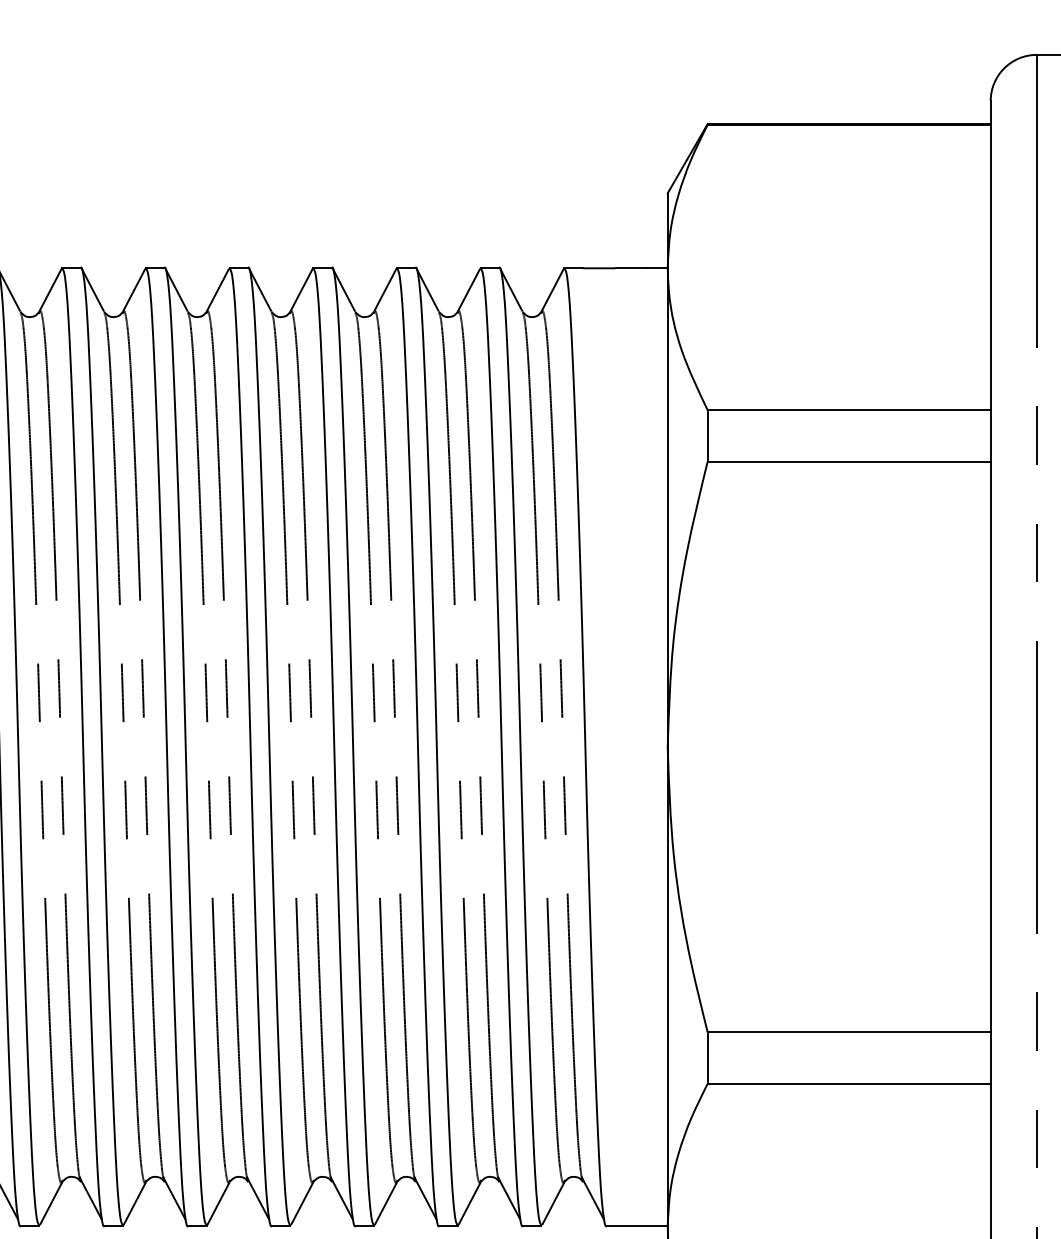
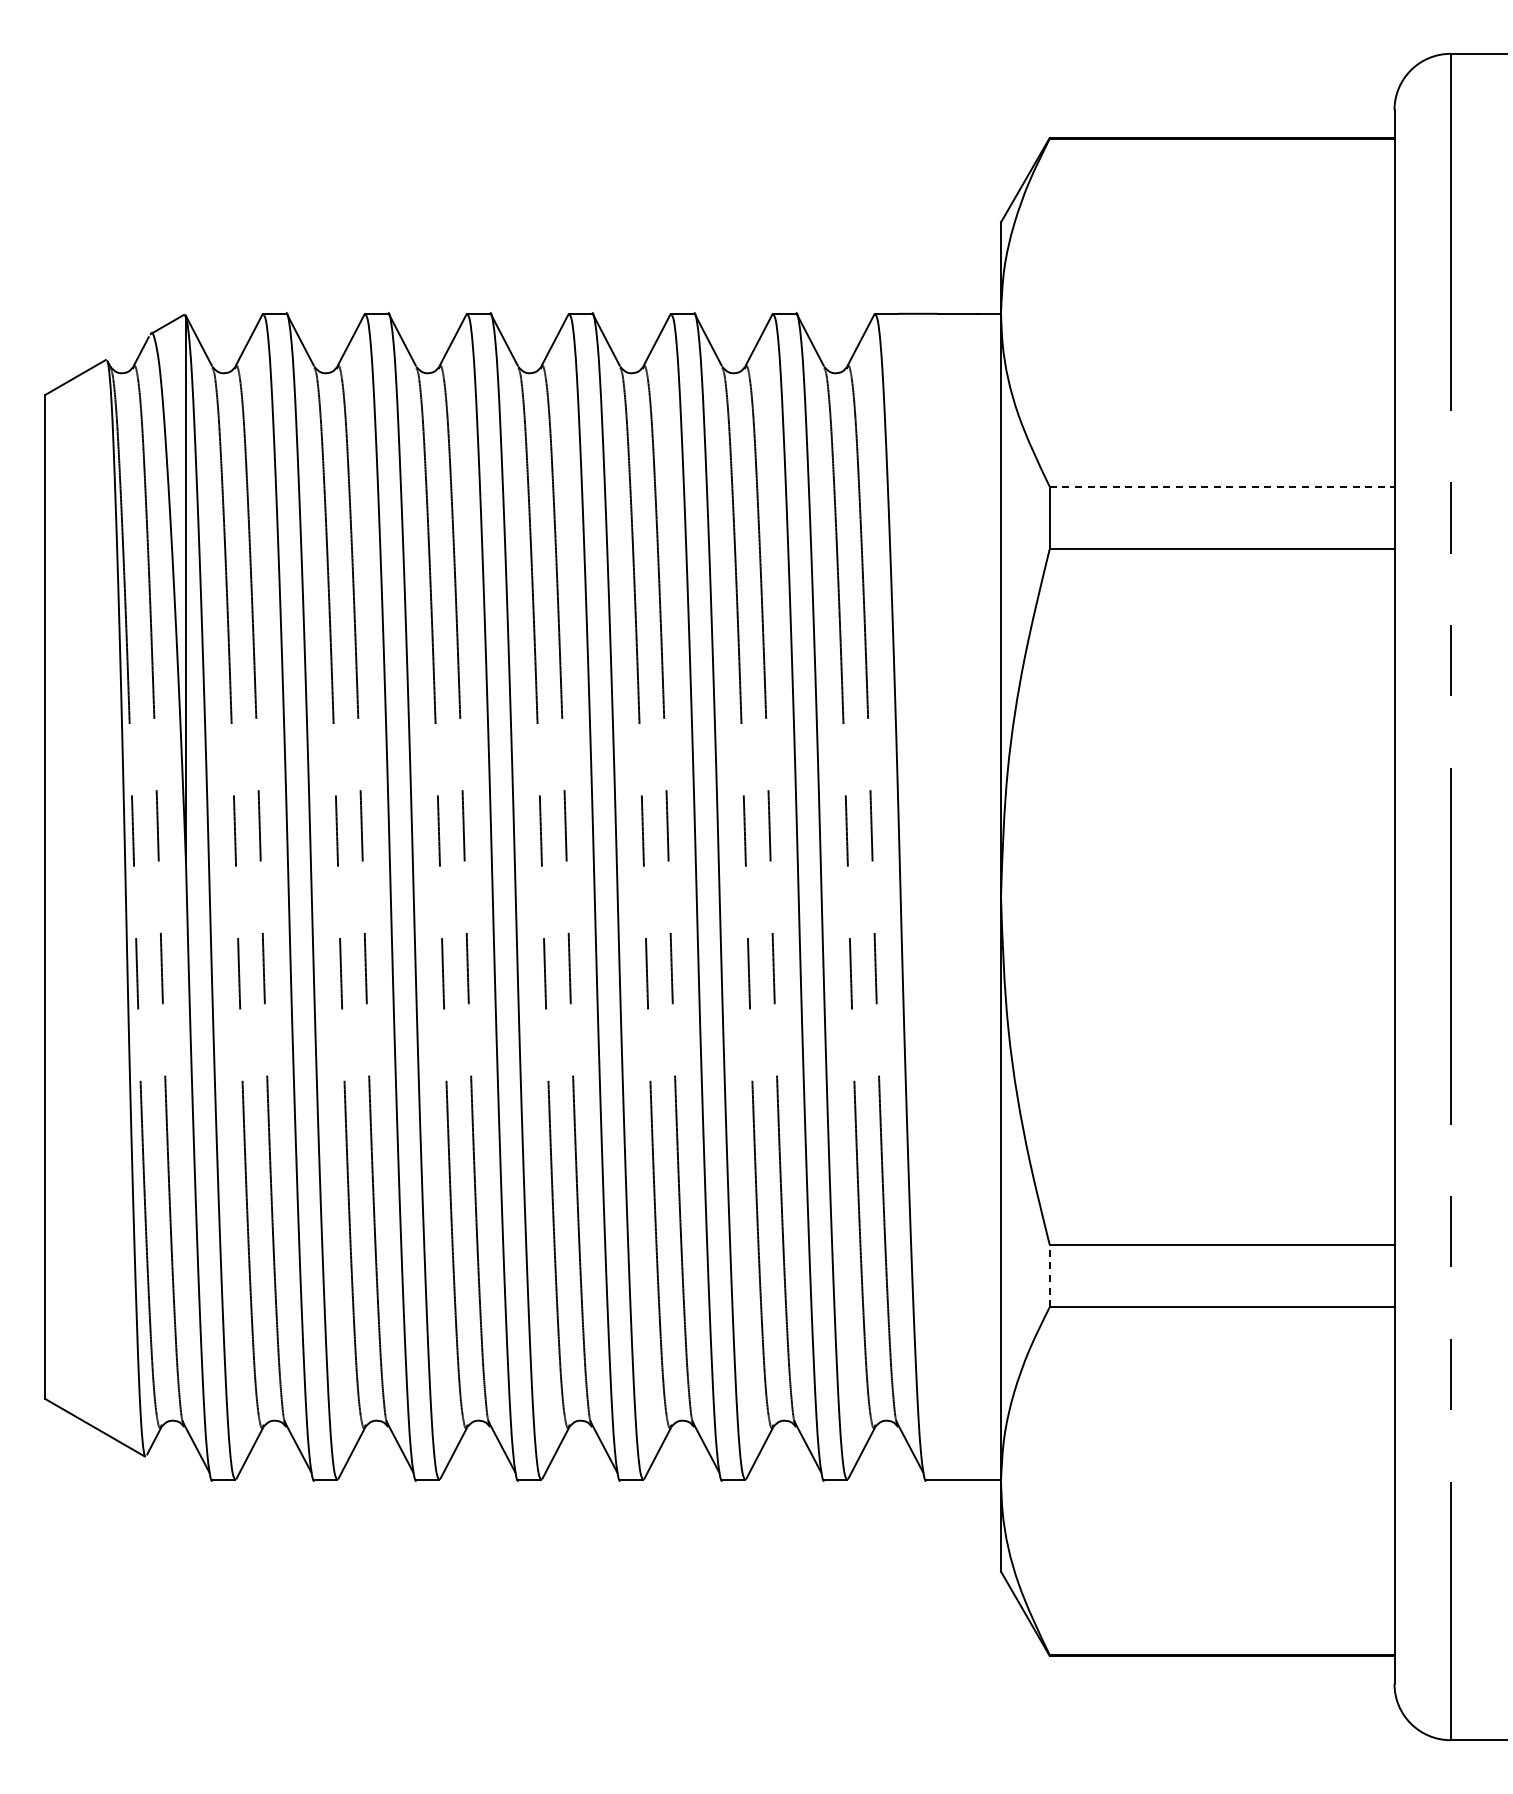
line: (849, 410) -> (1222, 486), solid -> dashed
line: (707, 1057) -> (1049, 1275), solid -> dashed

